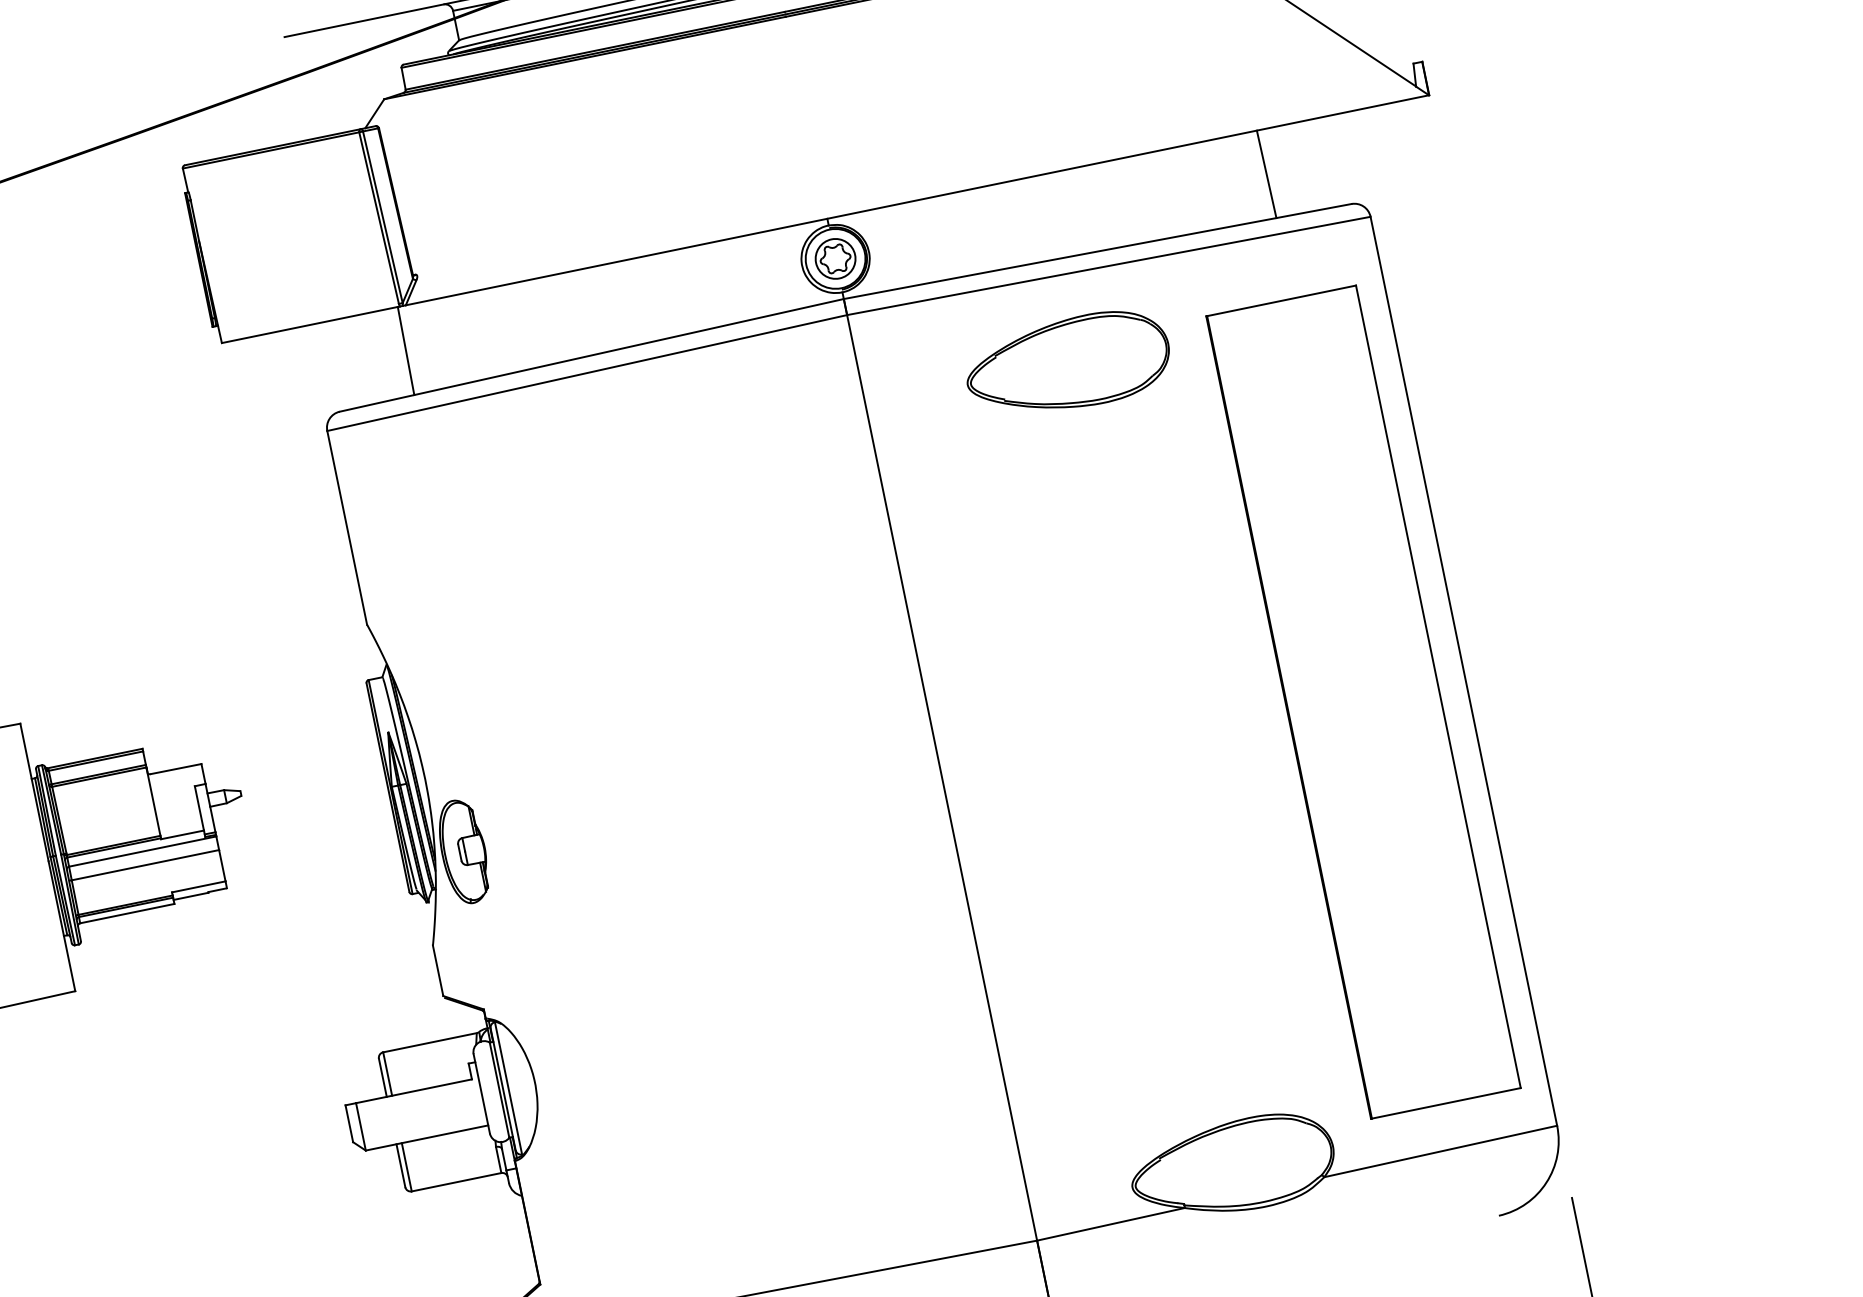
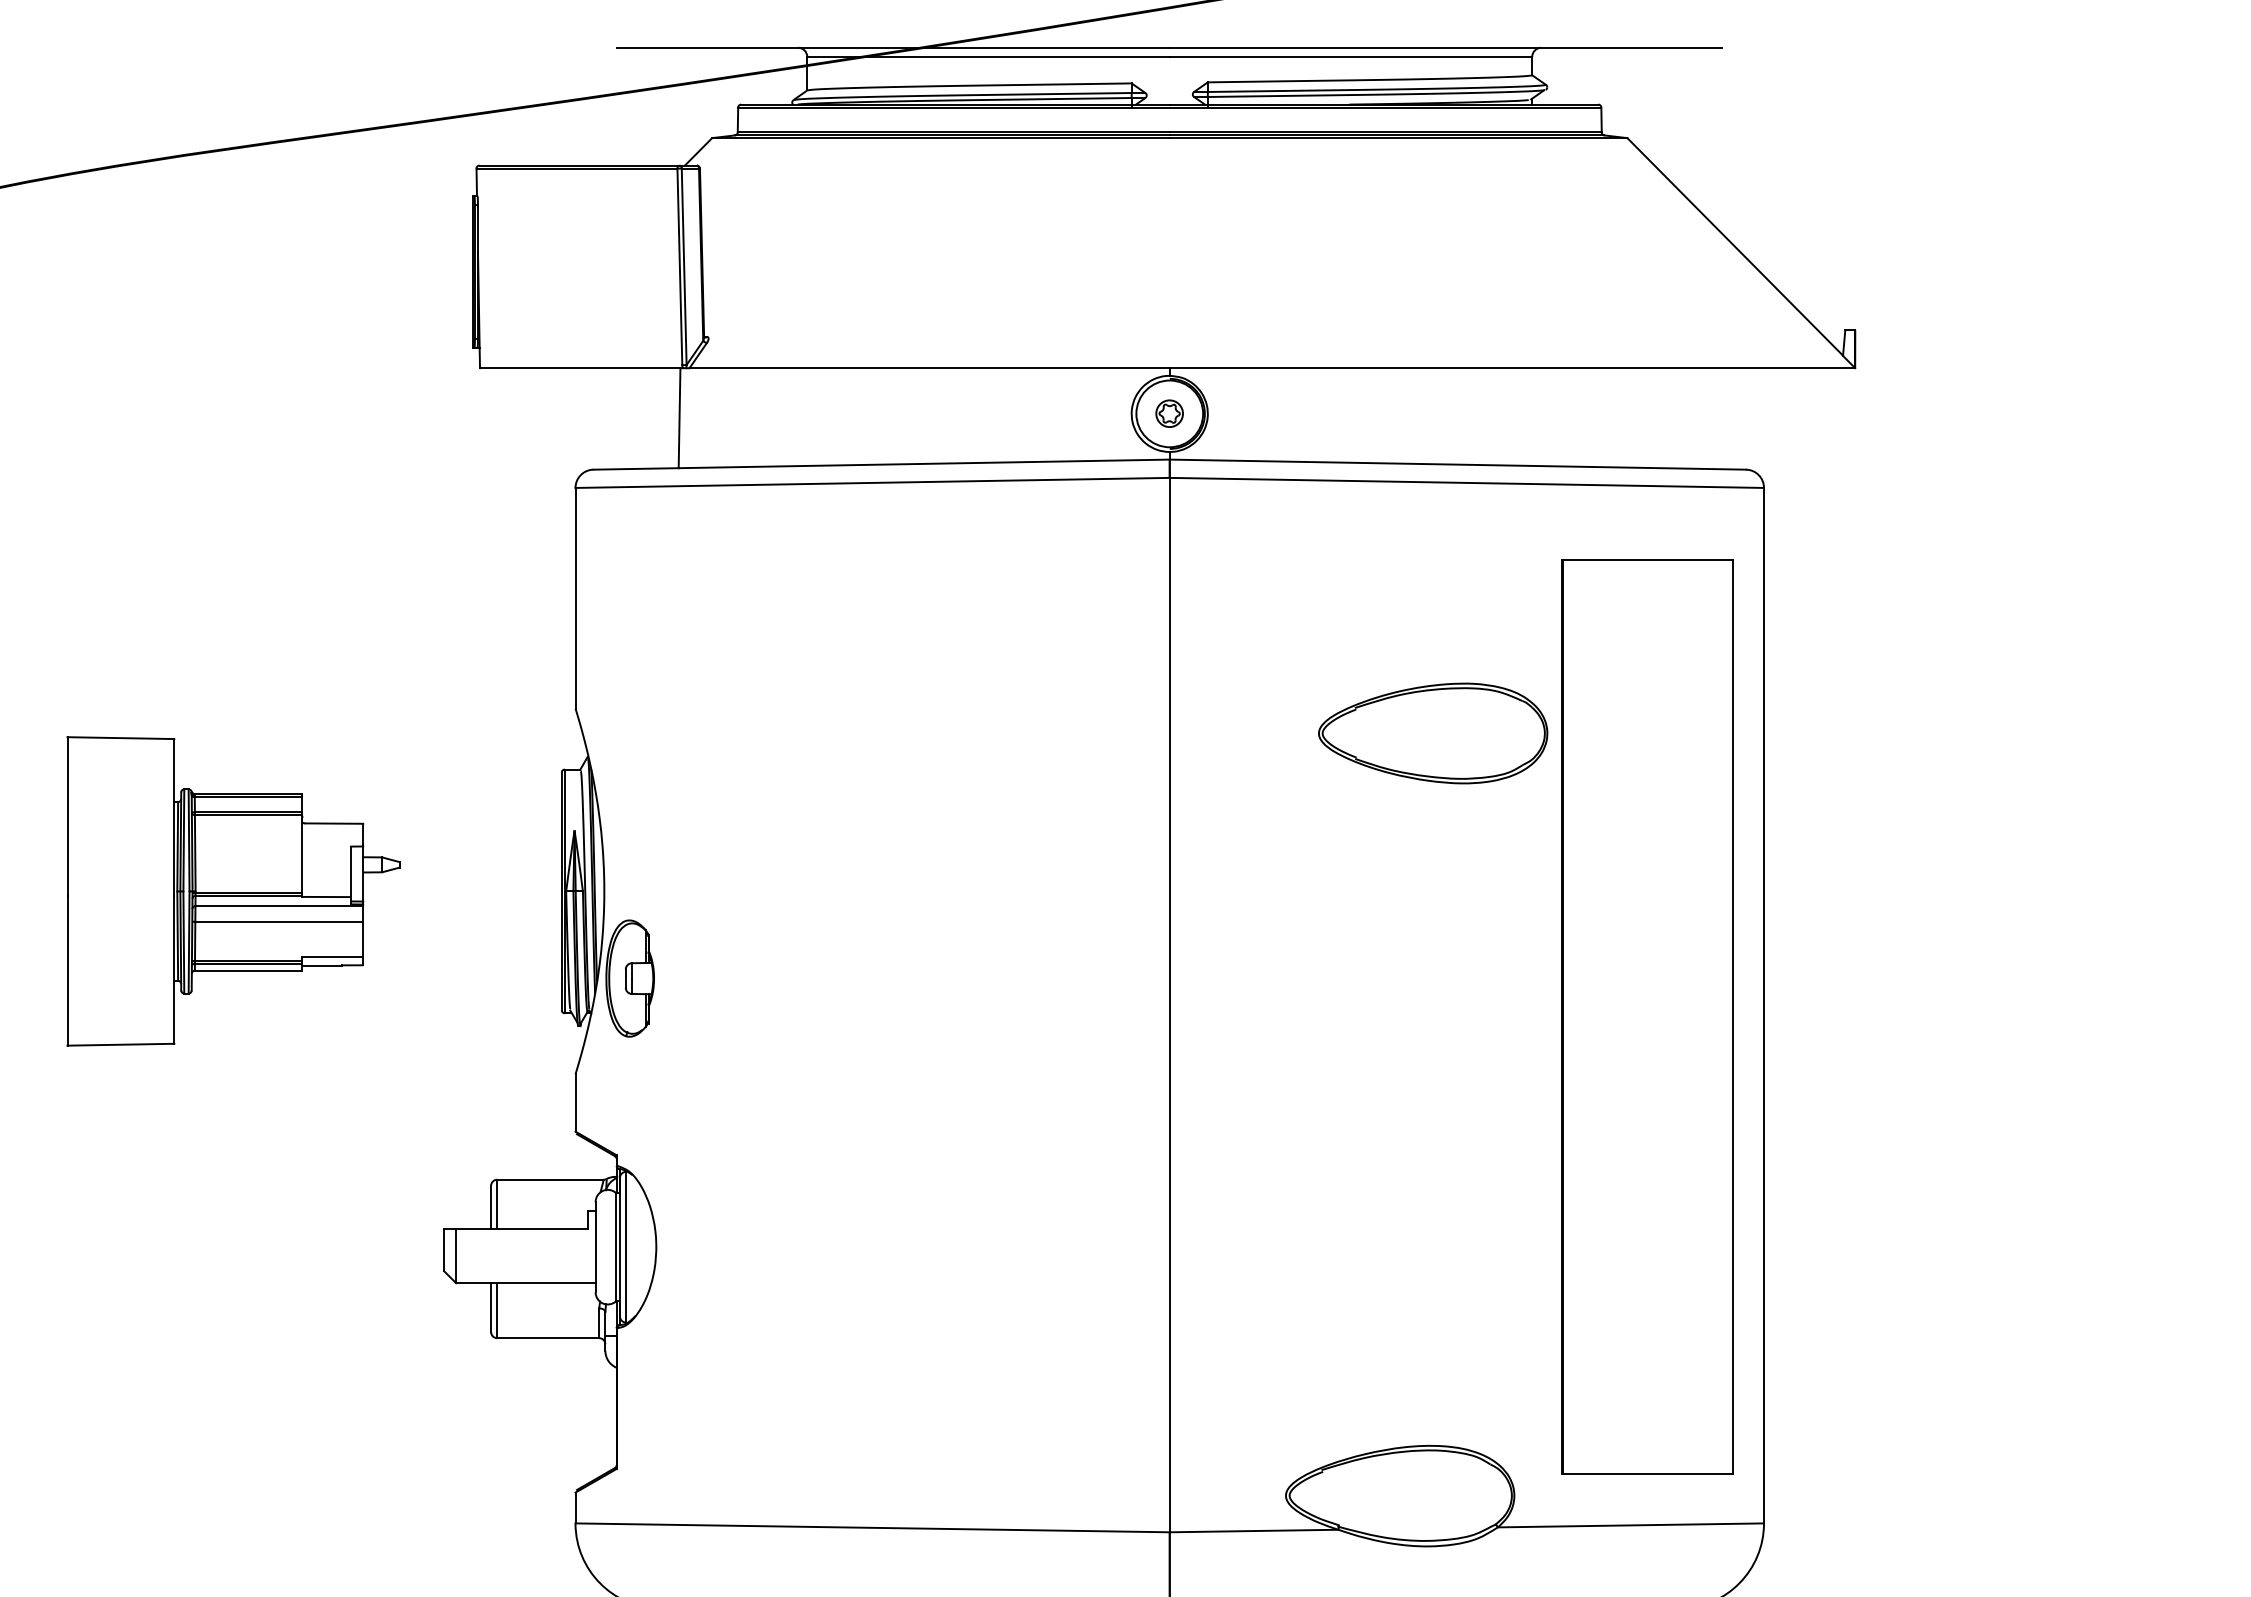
line: (1266, 174) -> (1659, 418), removed
part: (835, 258) -> (1169, 413), size x0.6
part: (1068, 364) -> (1433, 733), moved

